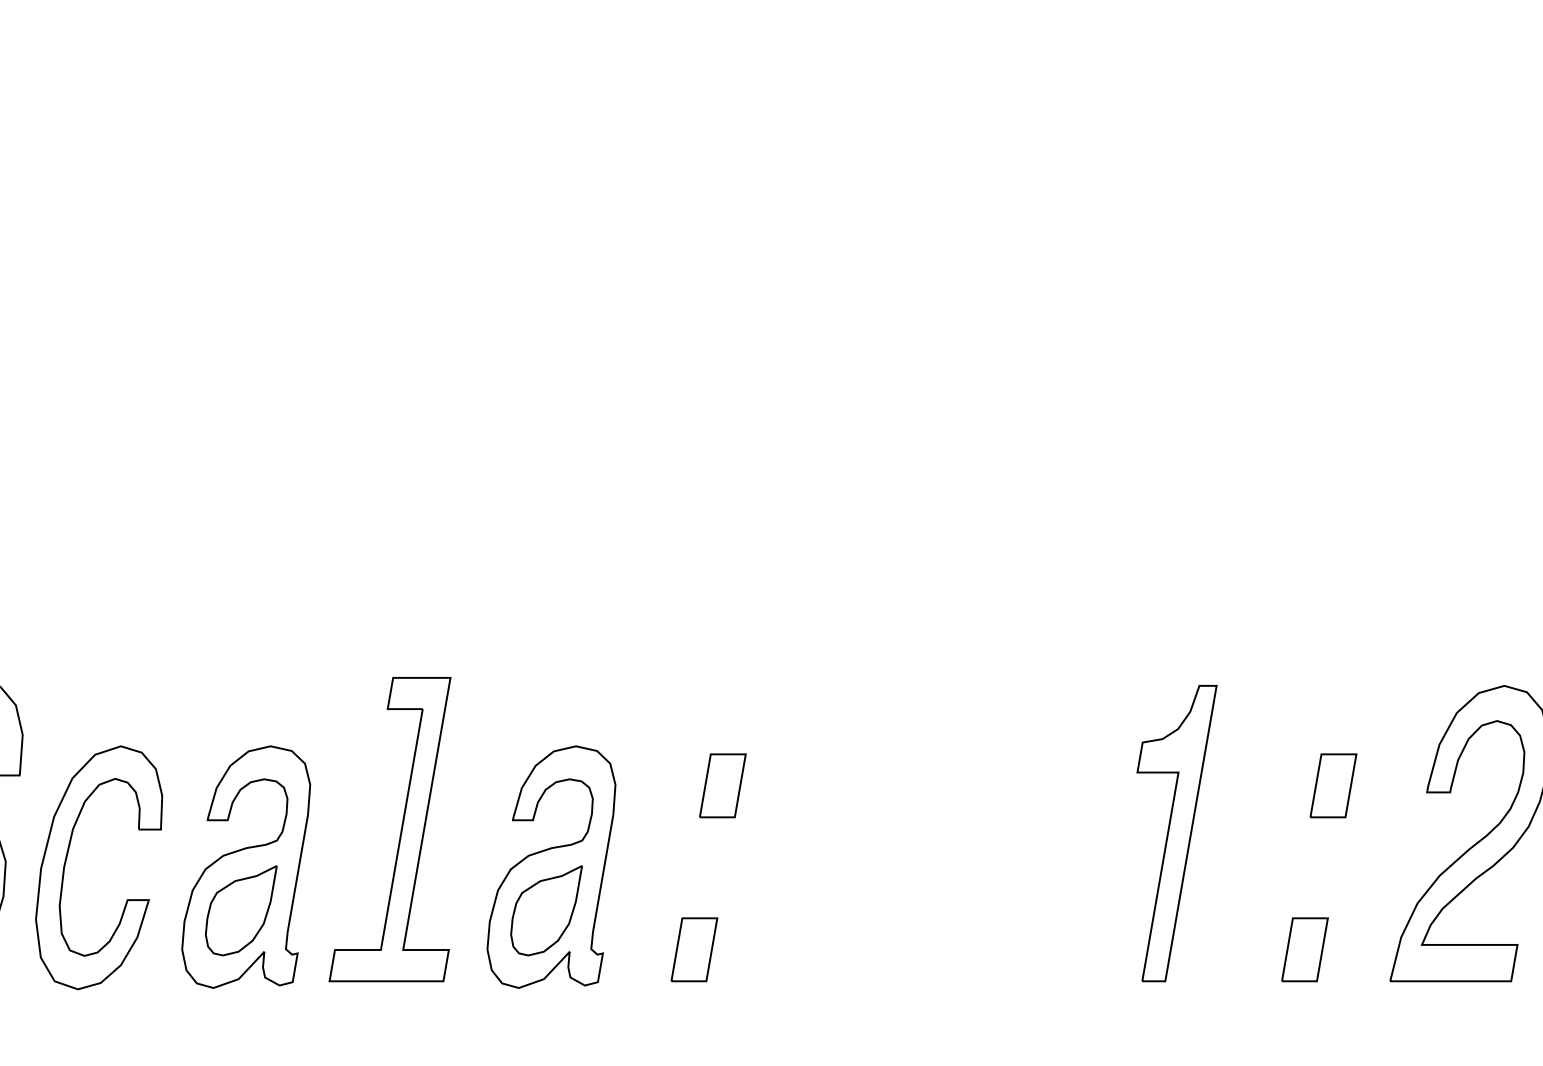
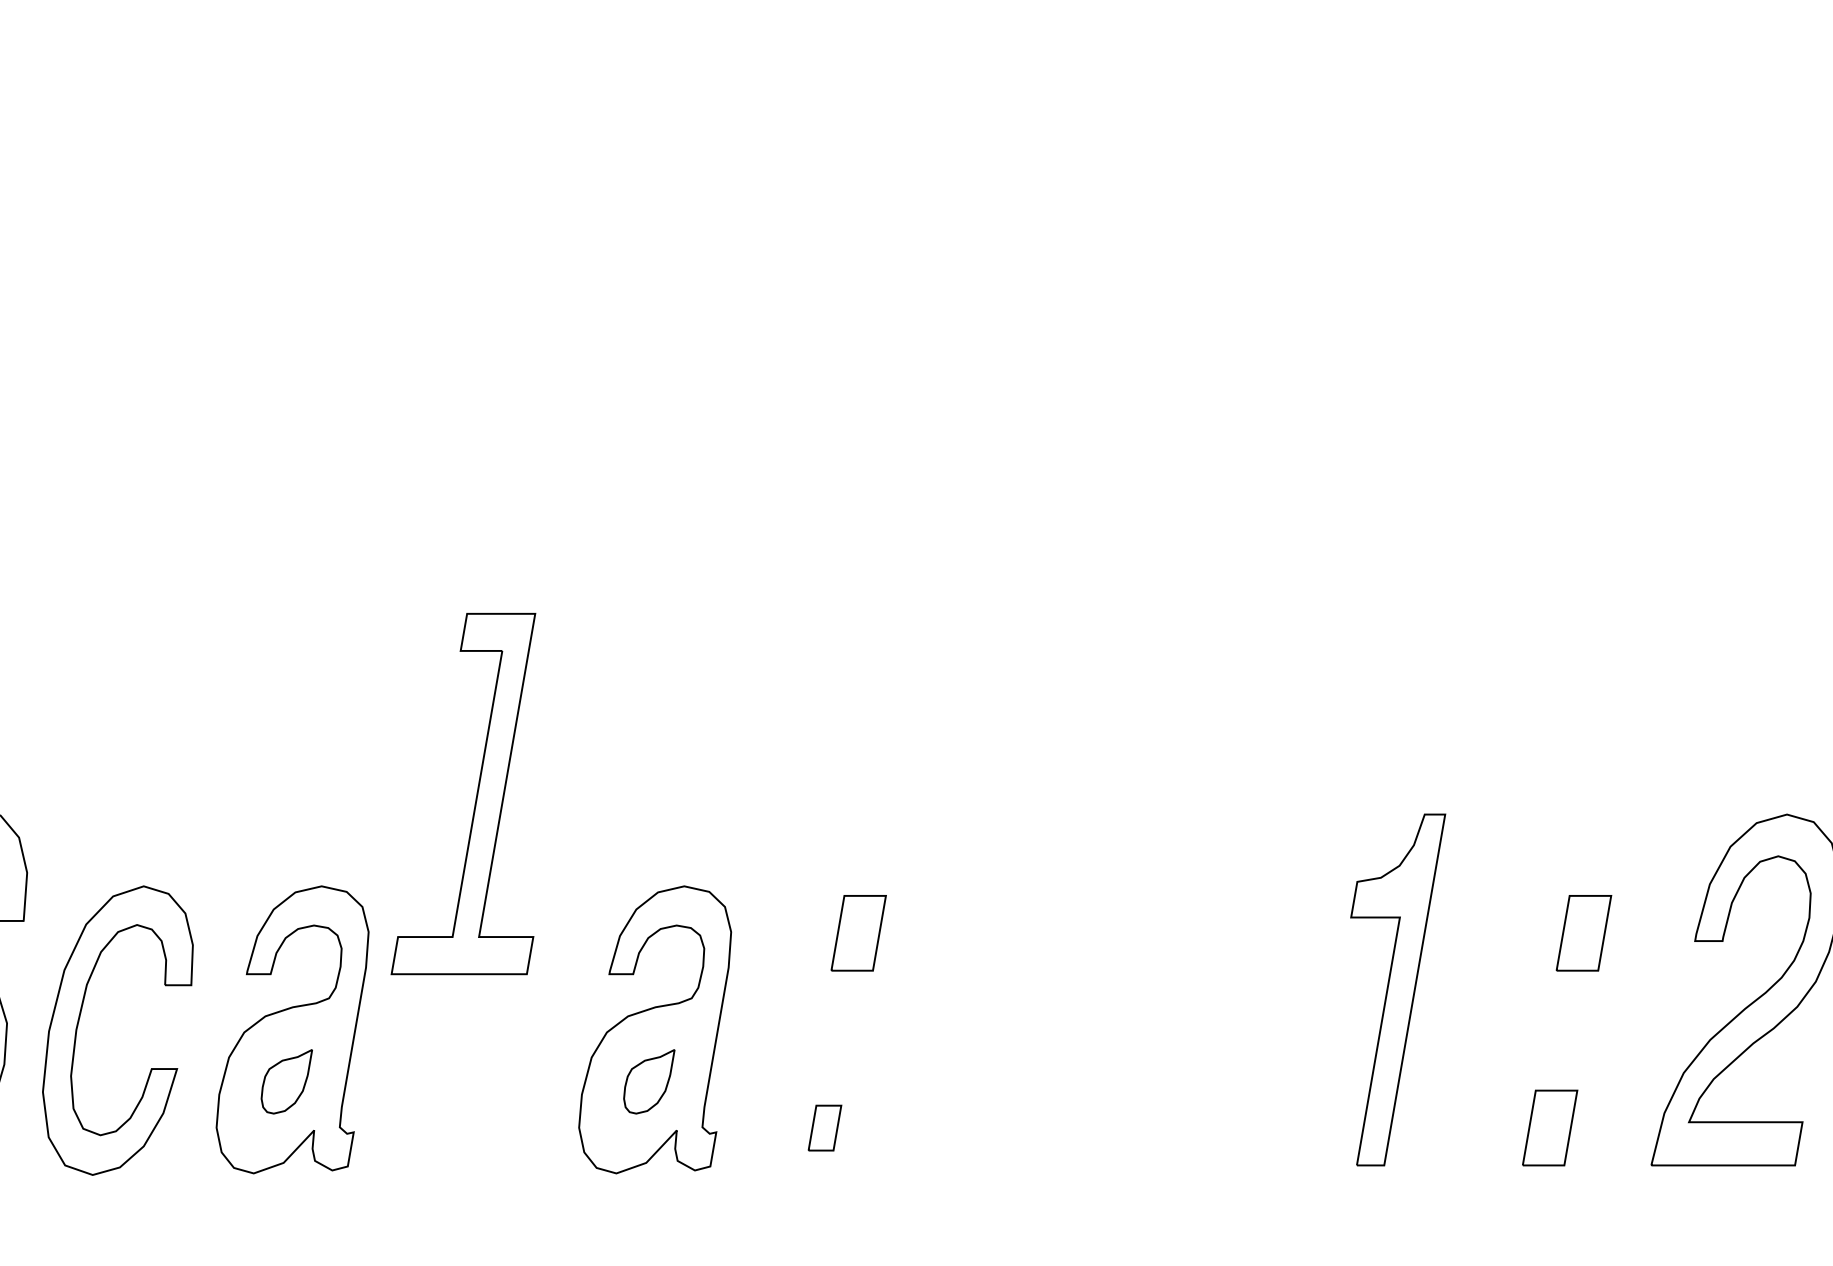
part: (400, 830) -> (475, 795), moved
part: (241, 910) -> (287, 1081), size x0.6
part: (546, 910) -> (649, 1081), size x0.6
part: (694, 949) -> (825, 1127), size x0.6

